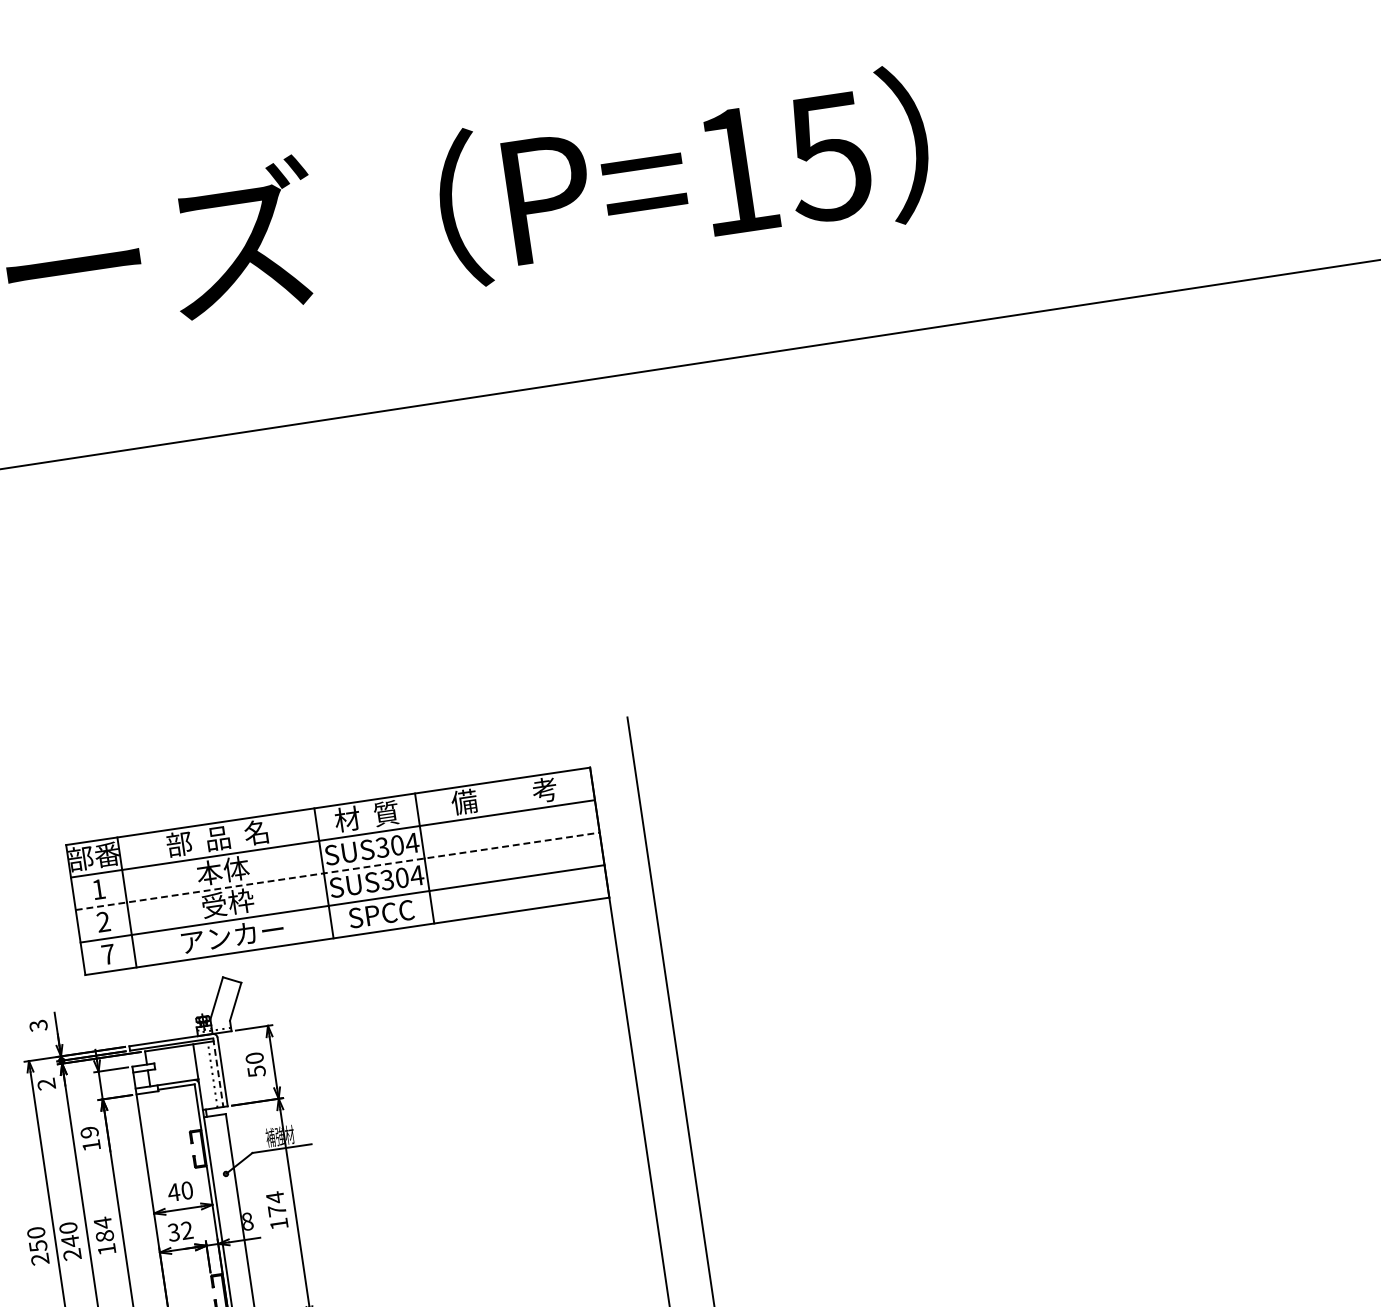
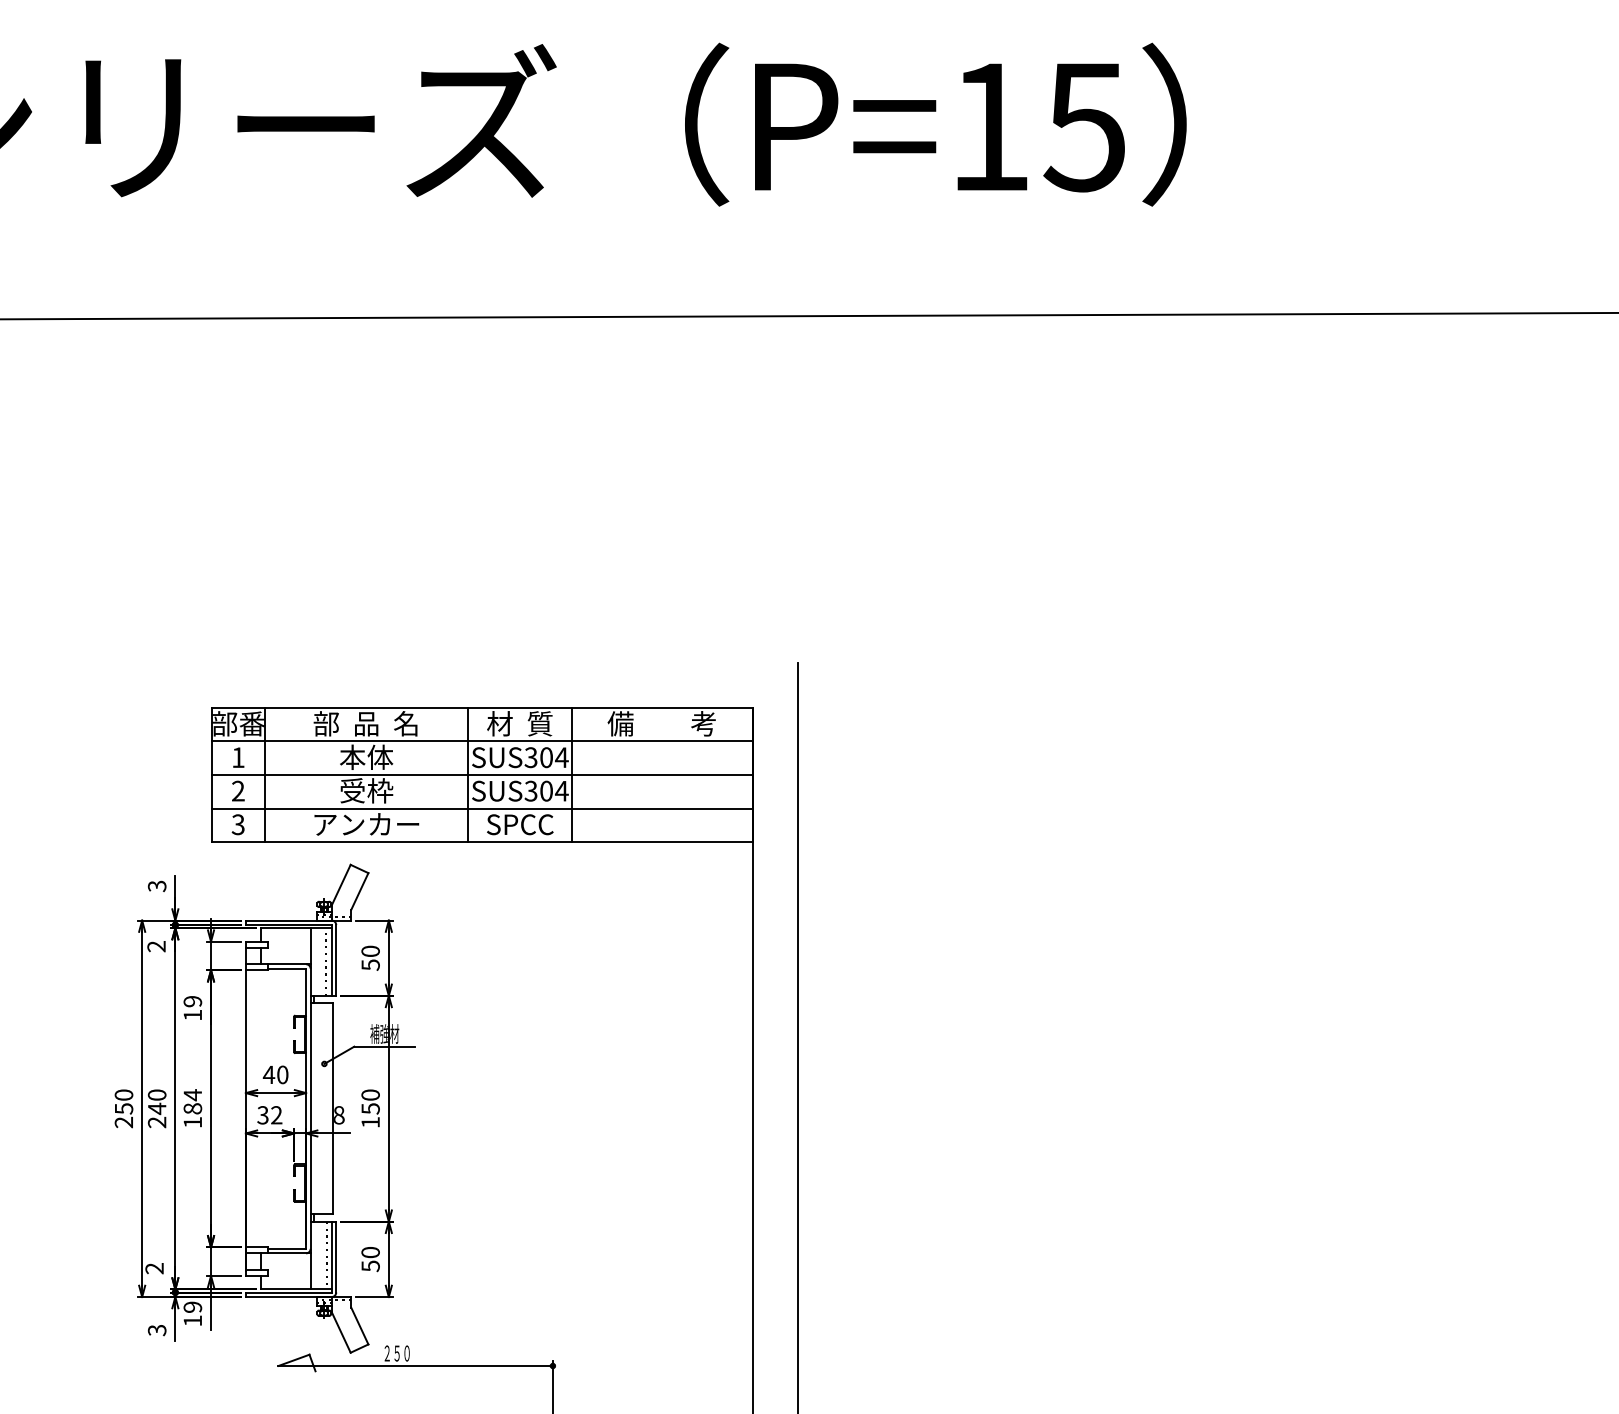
line: (337, 870) -> (482, 774), dashed -> solid
text: (107, 954) -> (237, 824), 7 -> 3
line: (218, 1072) -> (331, 960), dashed -> solid
text: (276, 1203) -> (370, 1101), 174 -> 150

